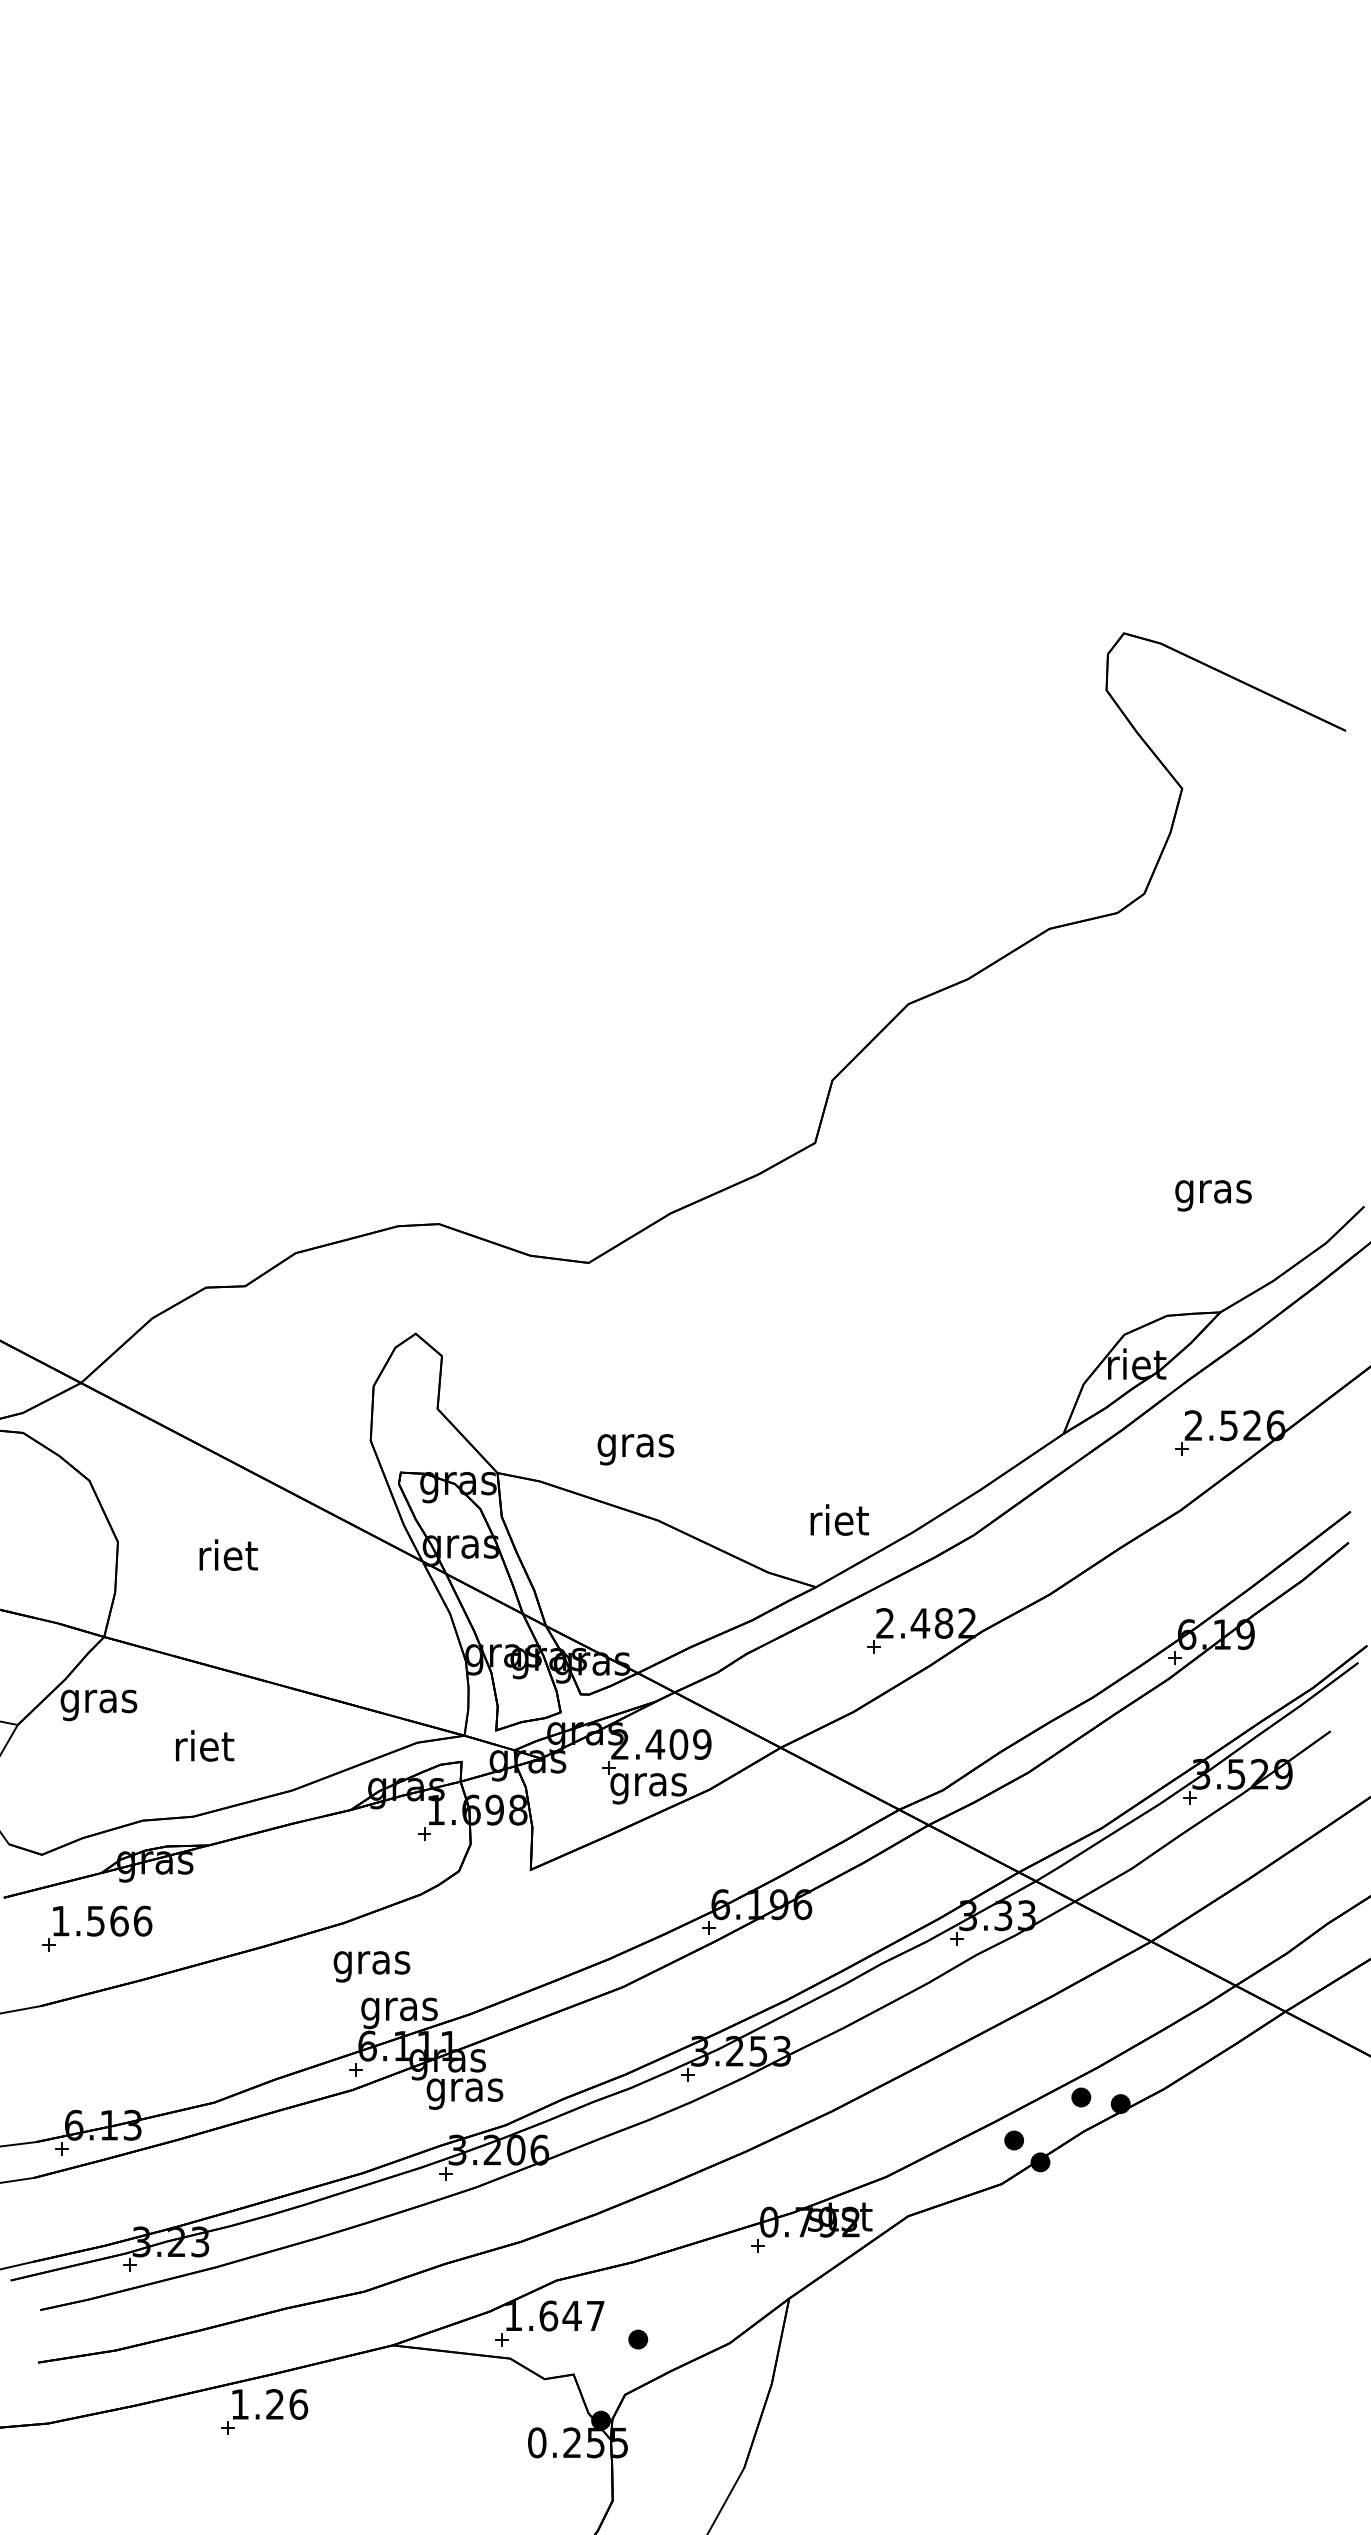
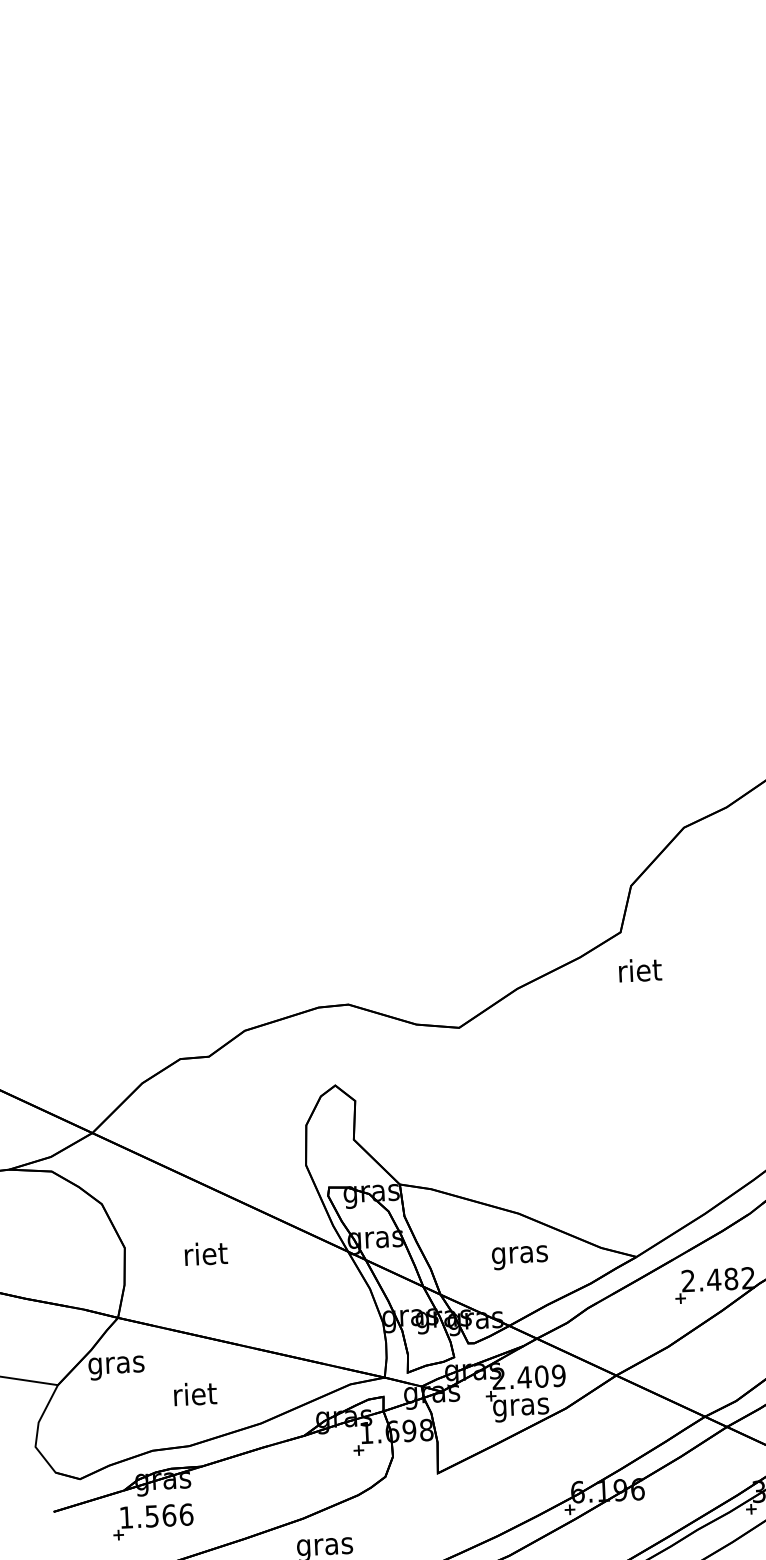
text: (635, 1449) -> (519, 1257), moved
text: (839, 1519) -> (640, 969), moved
part: (97, 1928) -> (153, 1521), moved

